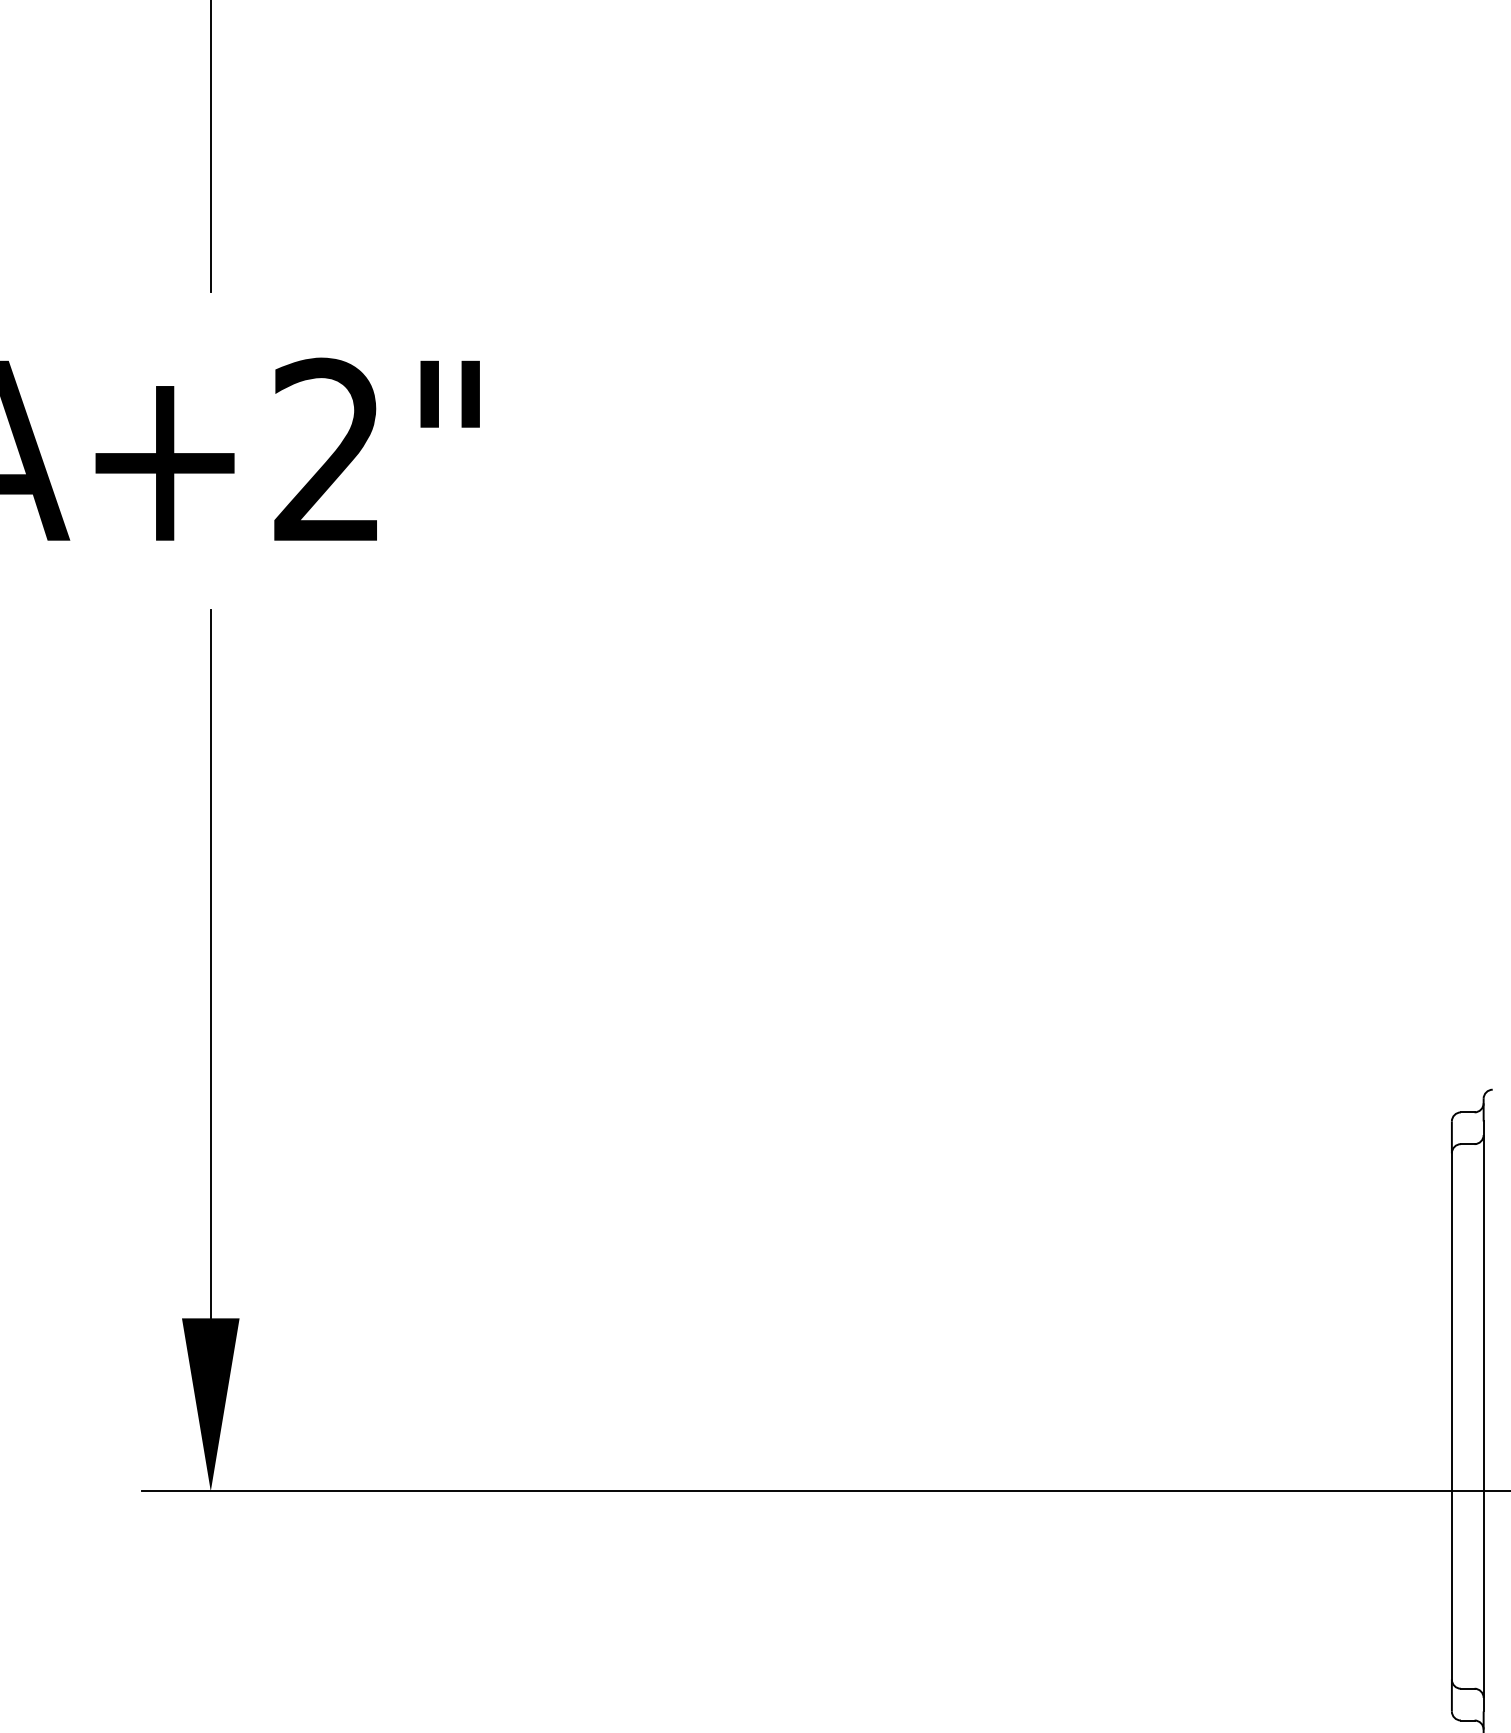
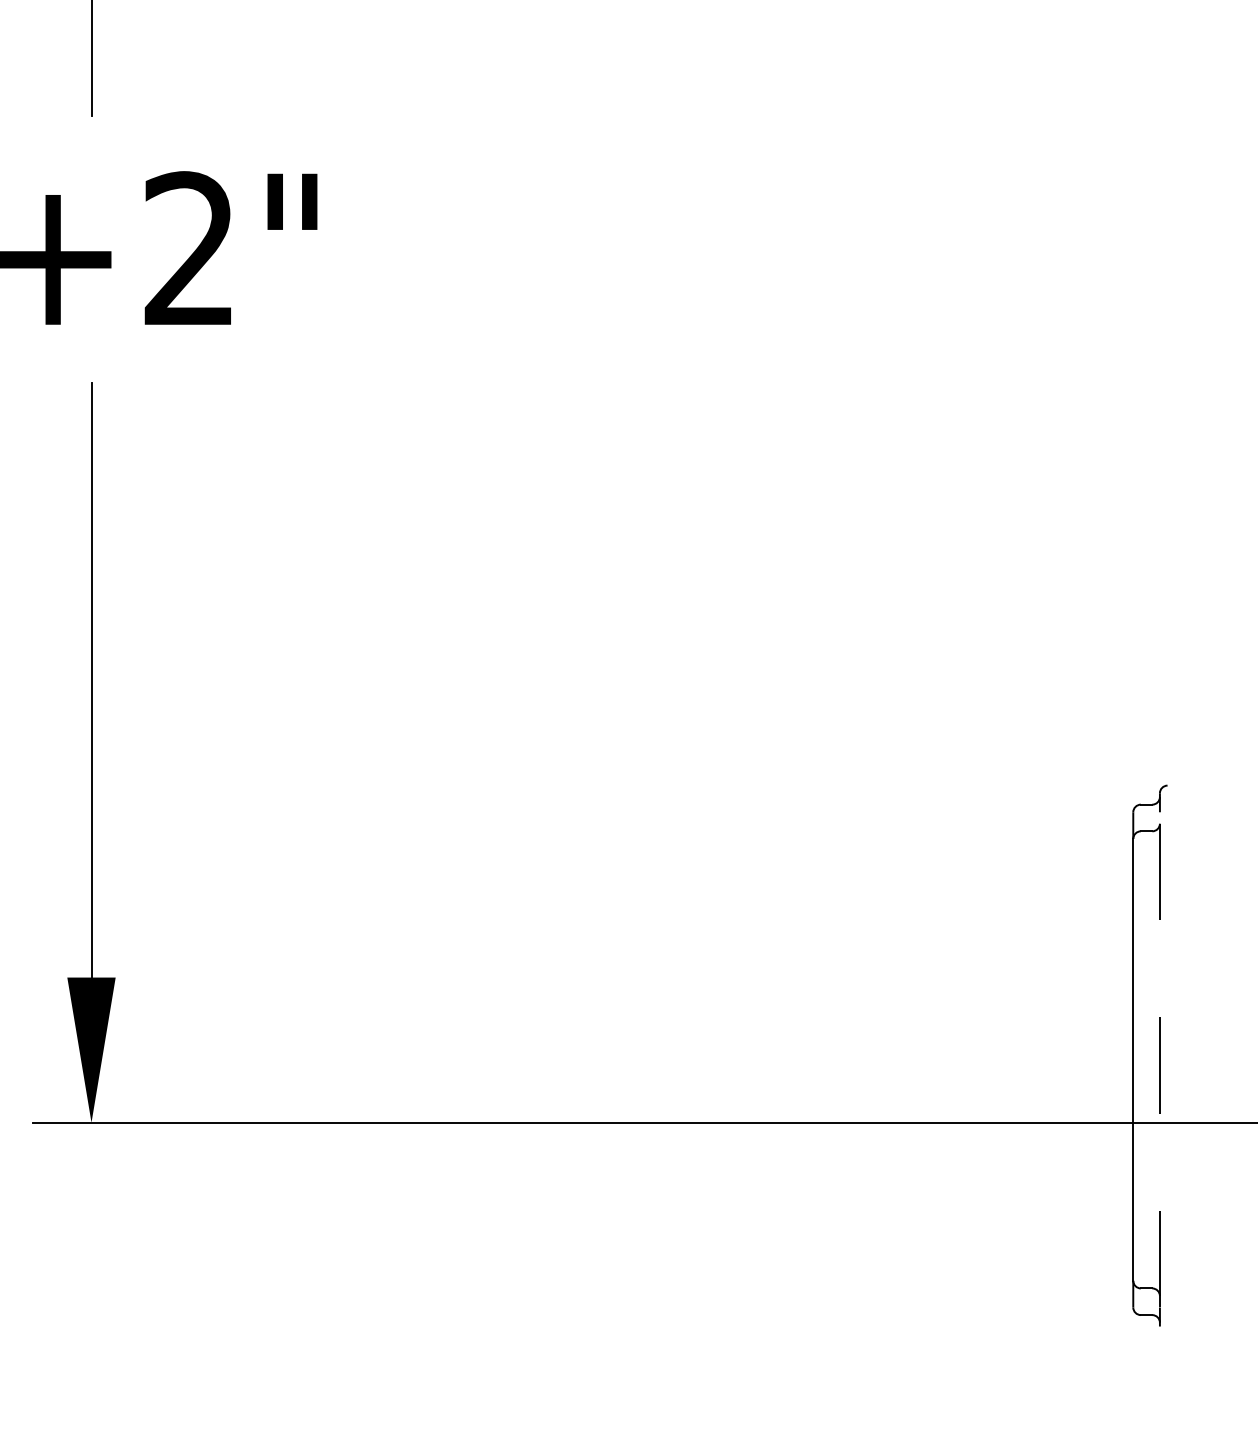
line: (1483, 1416) -> (1159, 1059), solid -> dashed

